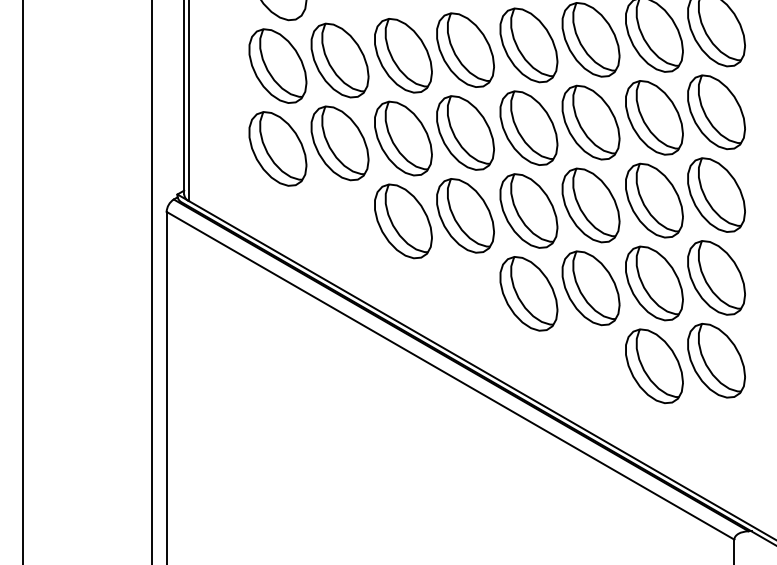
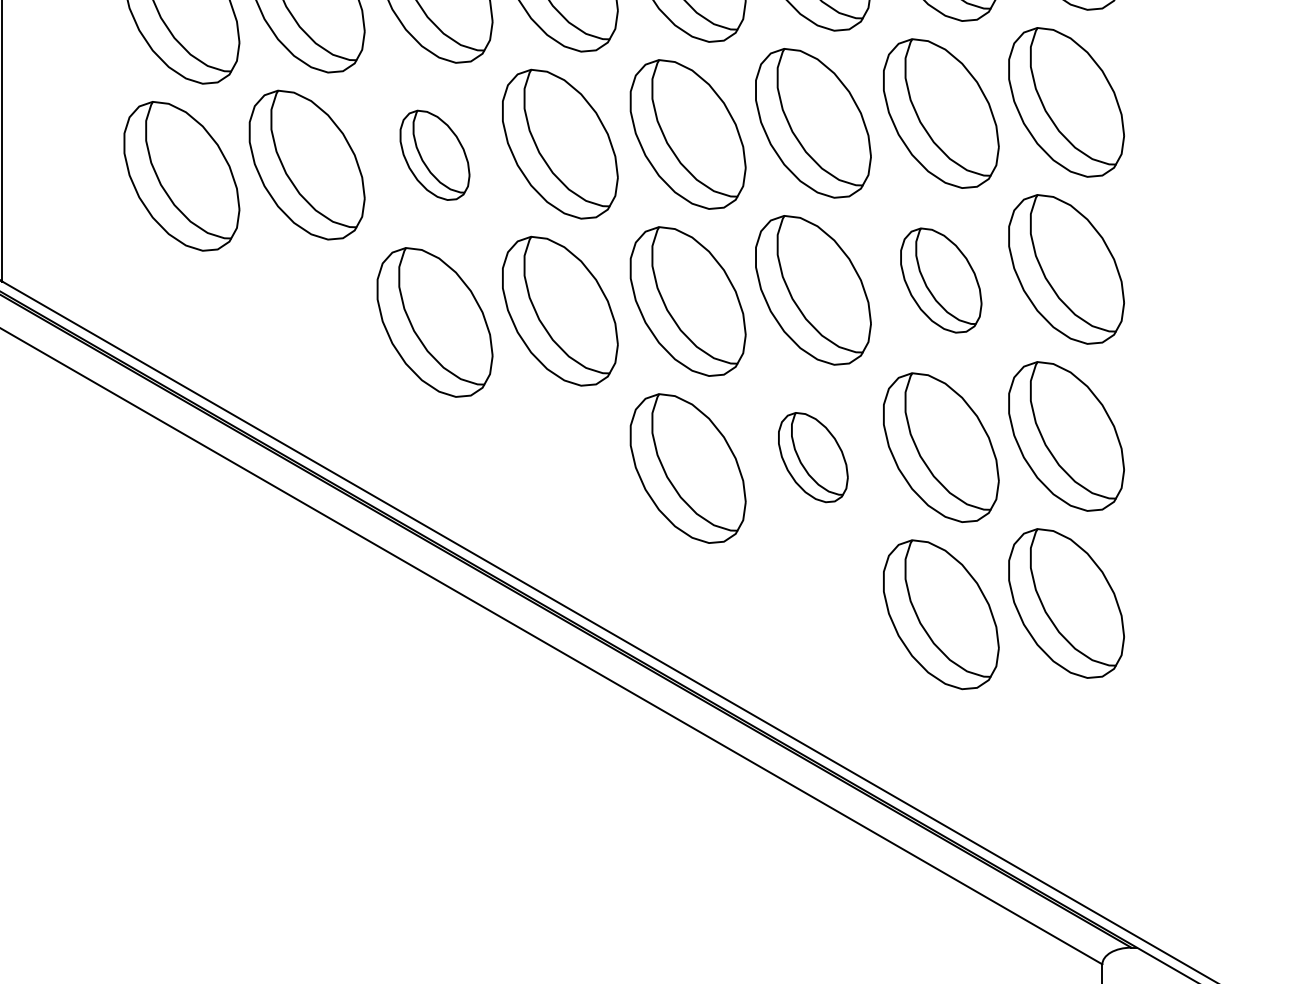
part: (403, 138) -> (435, 155), size x0.6
part: (654, 200) -> (941, 280), size x0.7
part: (590, 288) -> (812, 457), size x0.6

